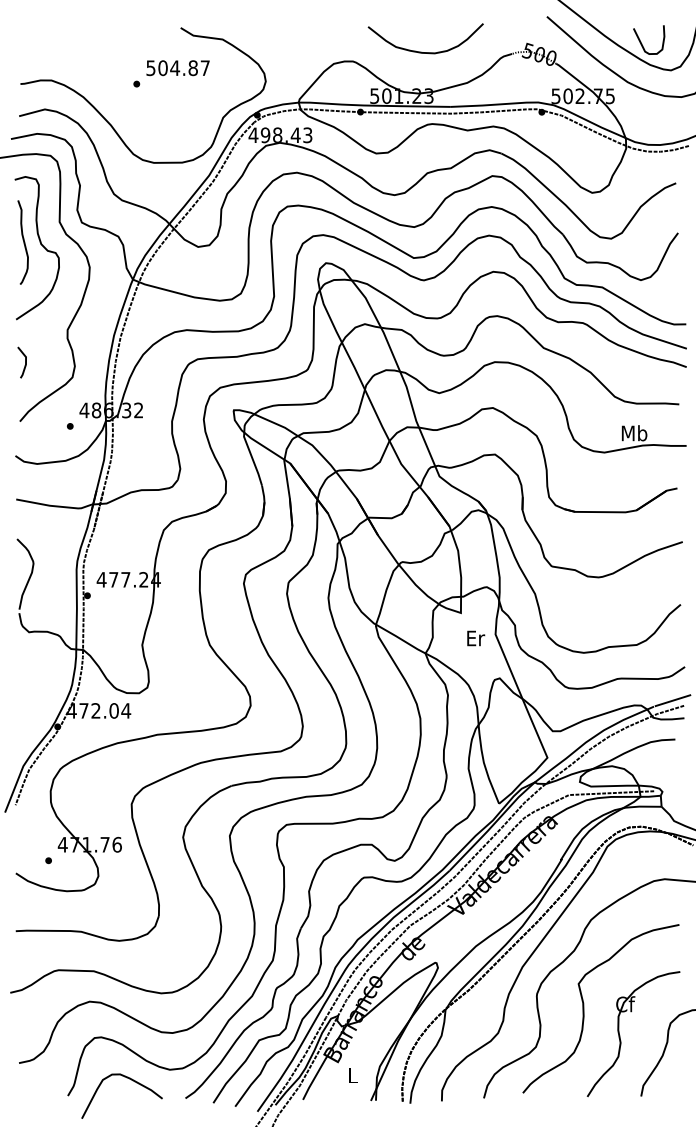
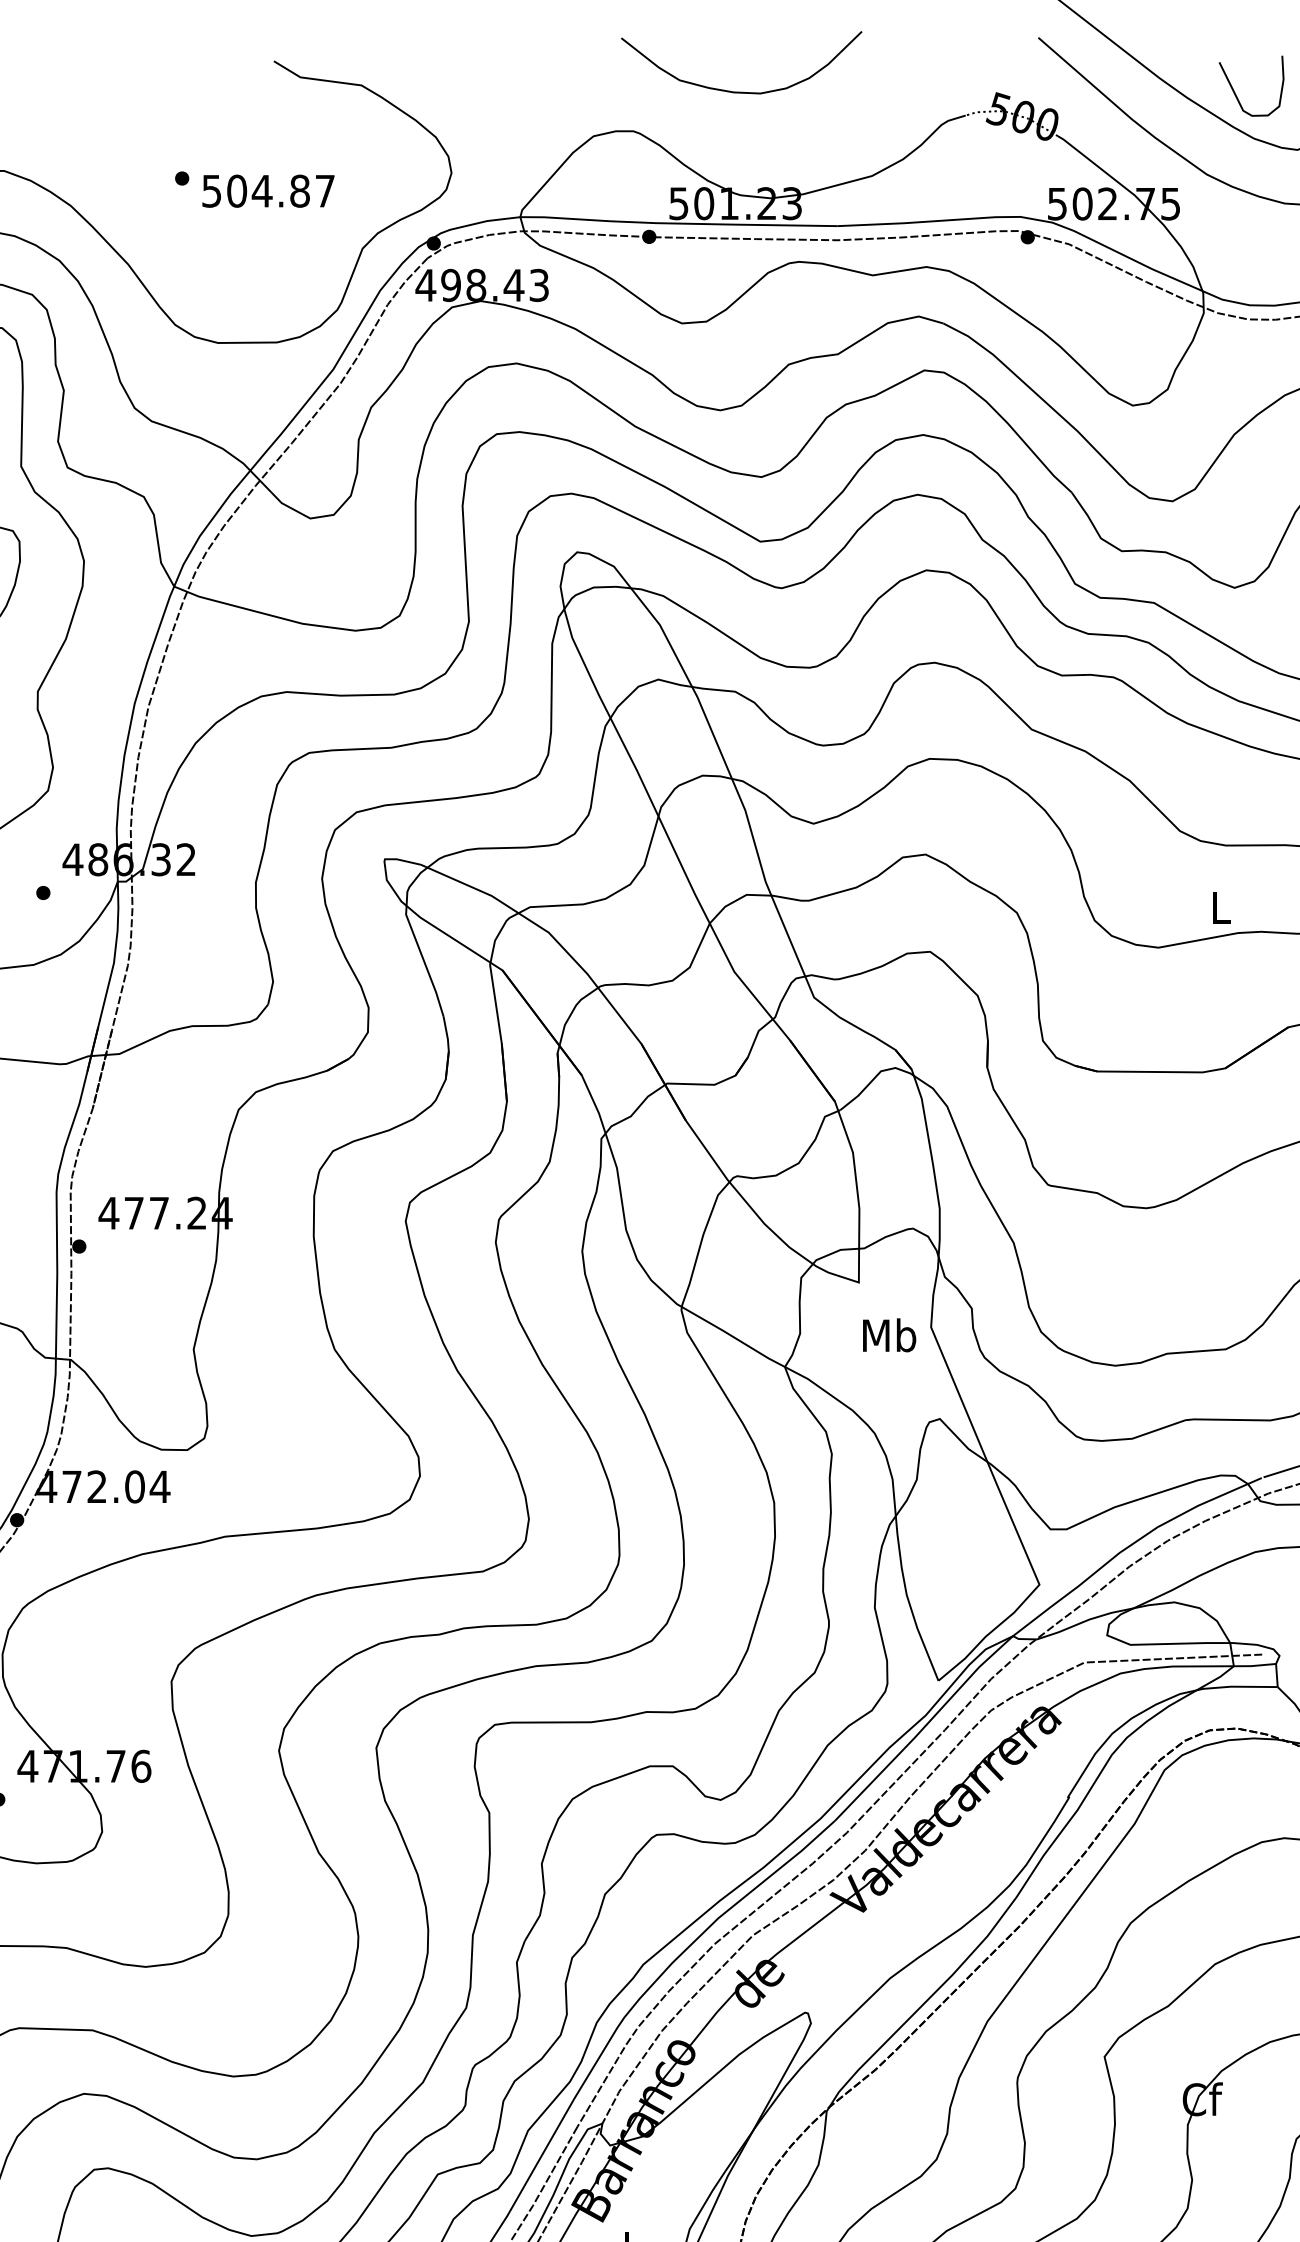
curve: (421, 51) -> (732, 89), moved
text: (177, 68) -> (267, 191), moved
text: (634, 433) -> (1221, 907), Mb -> L
text: (475, 638) -> (889, 1335), Er -> Mb

